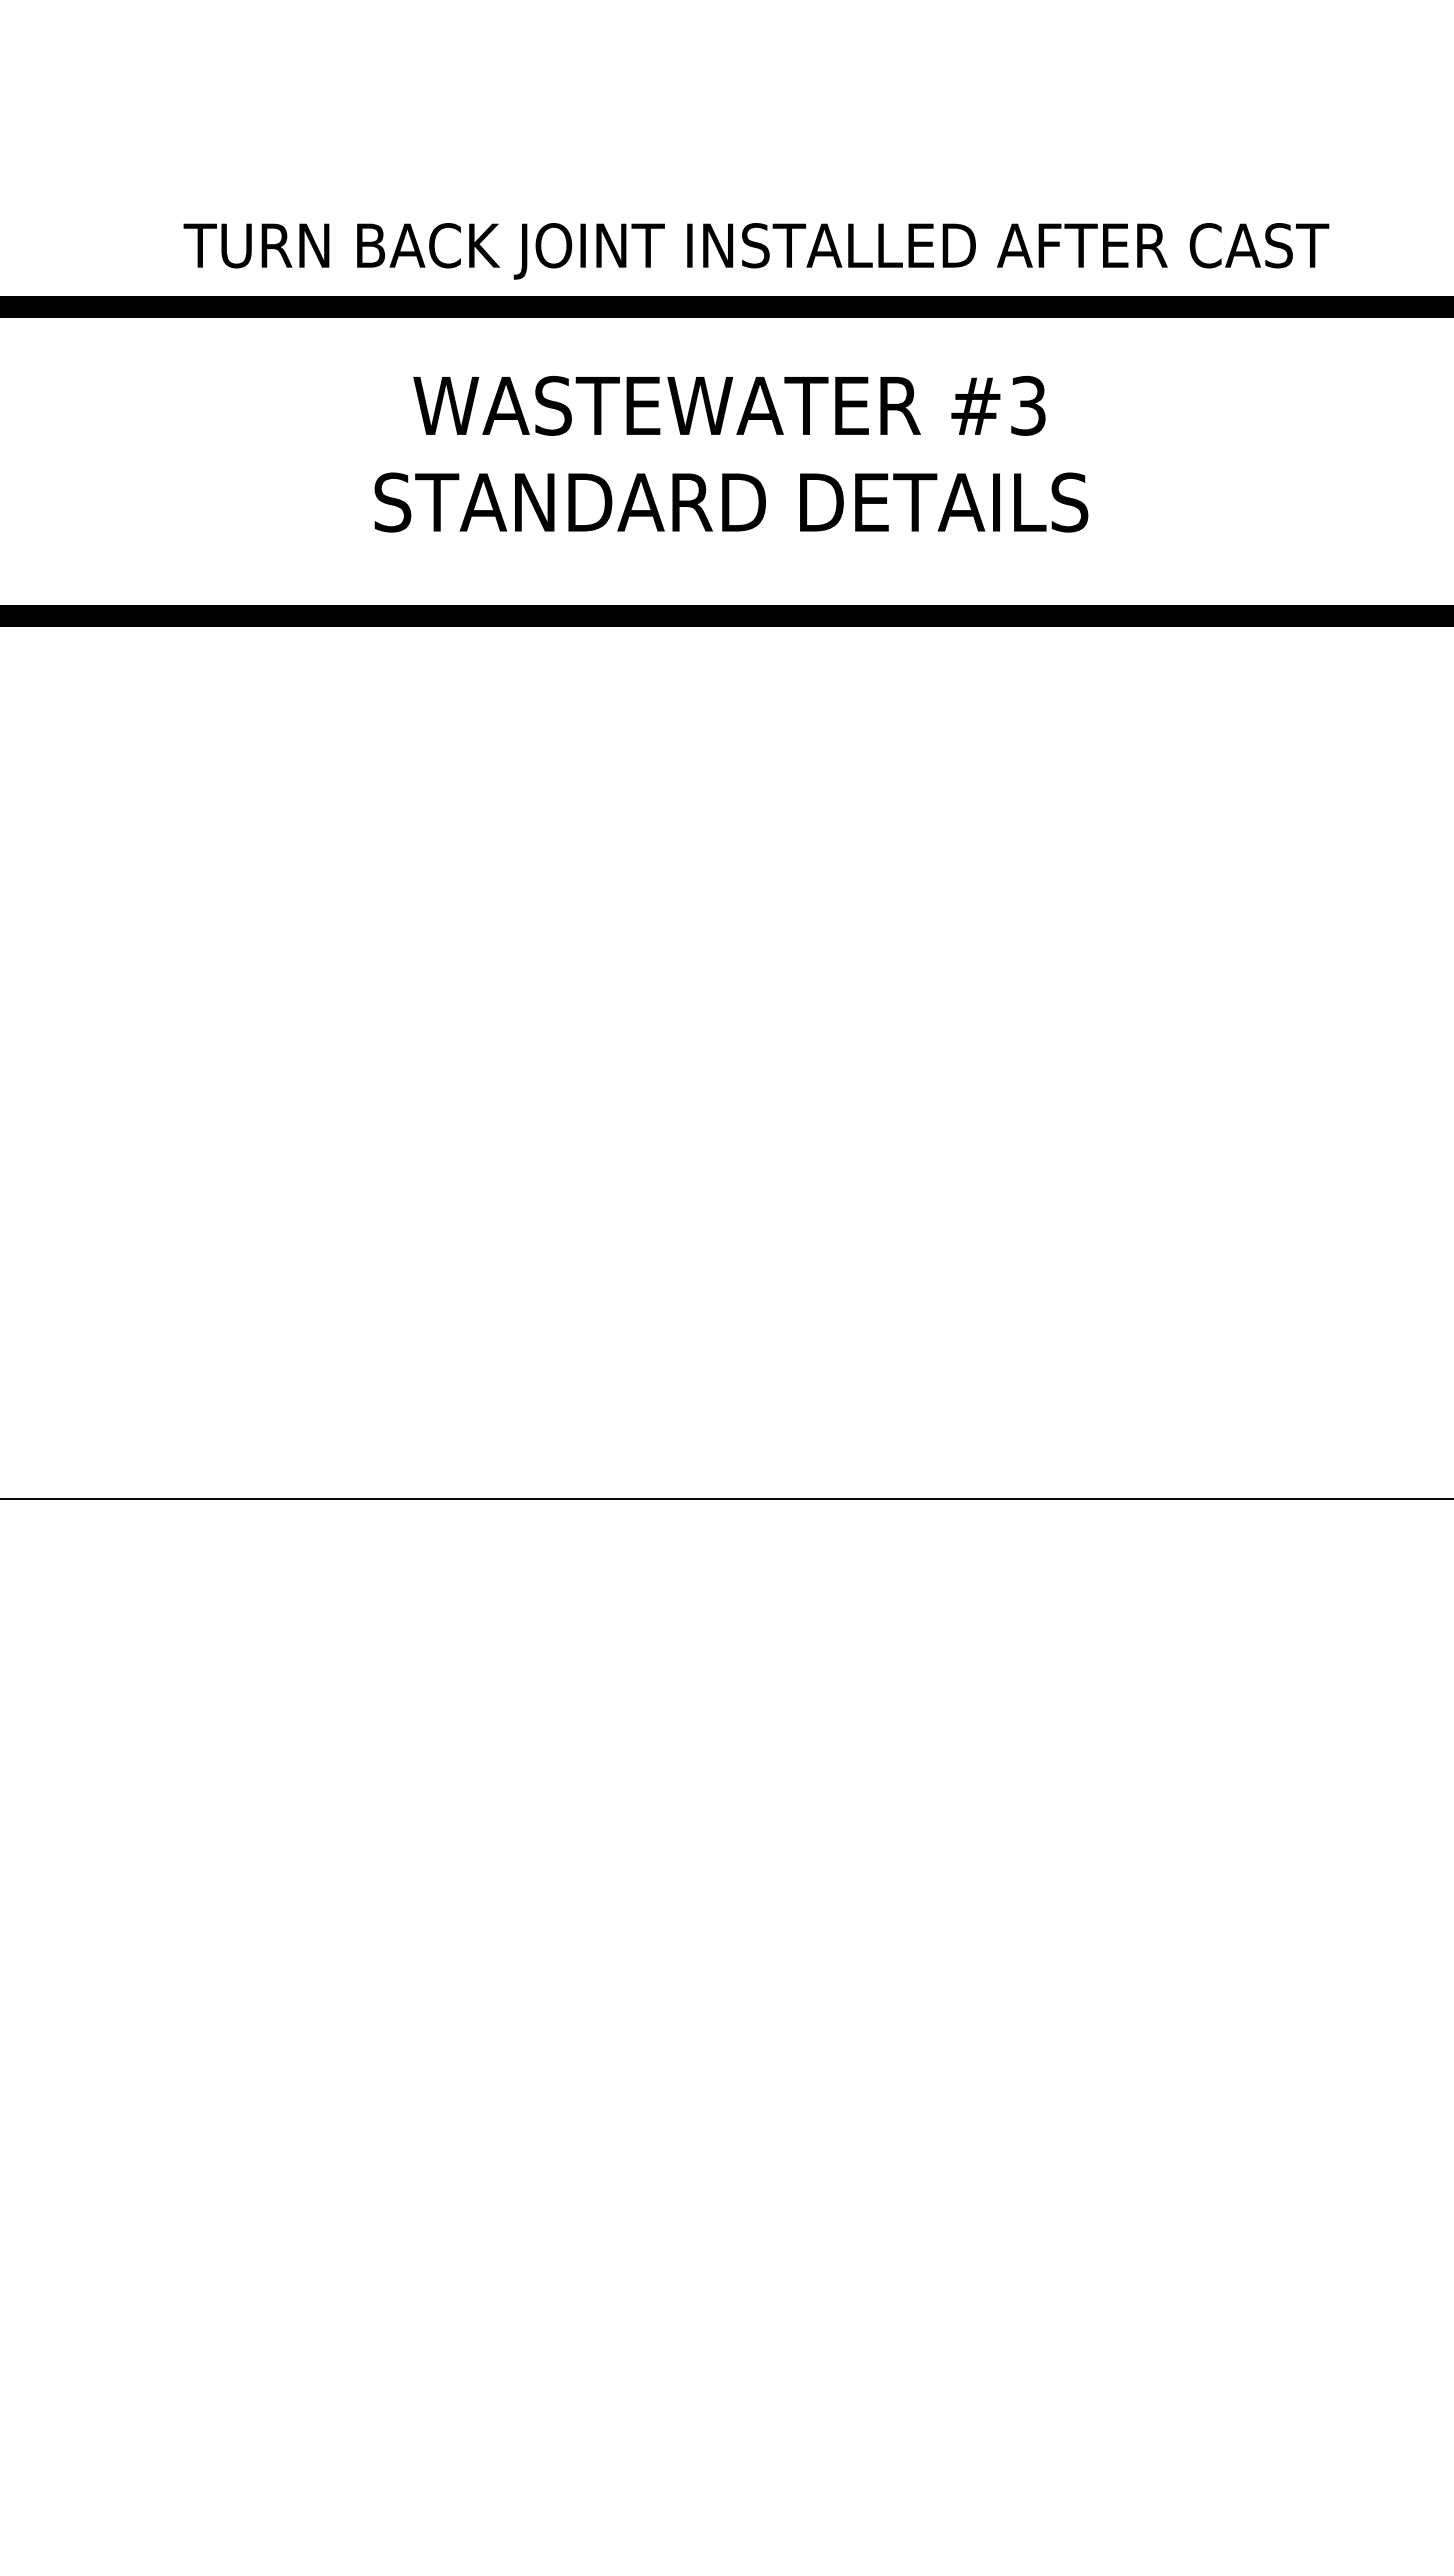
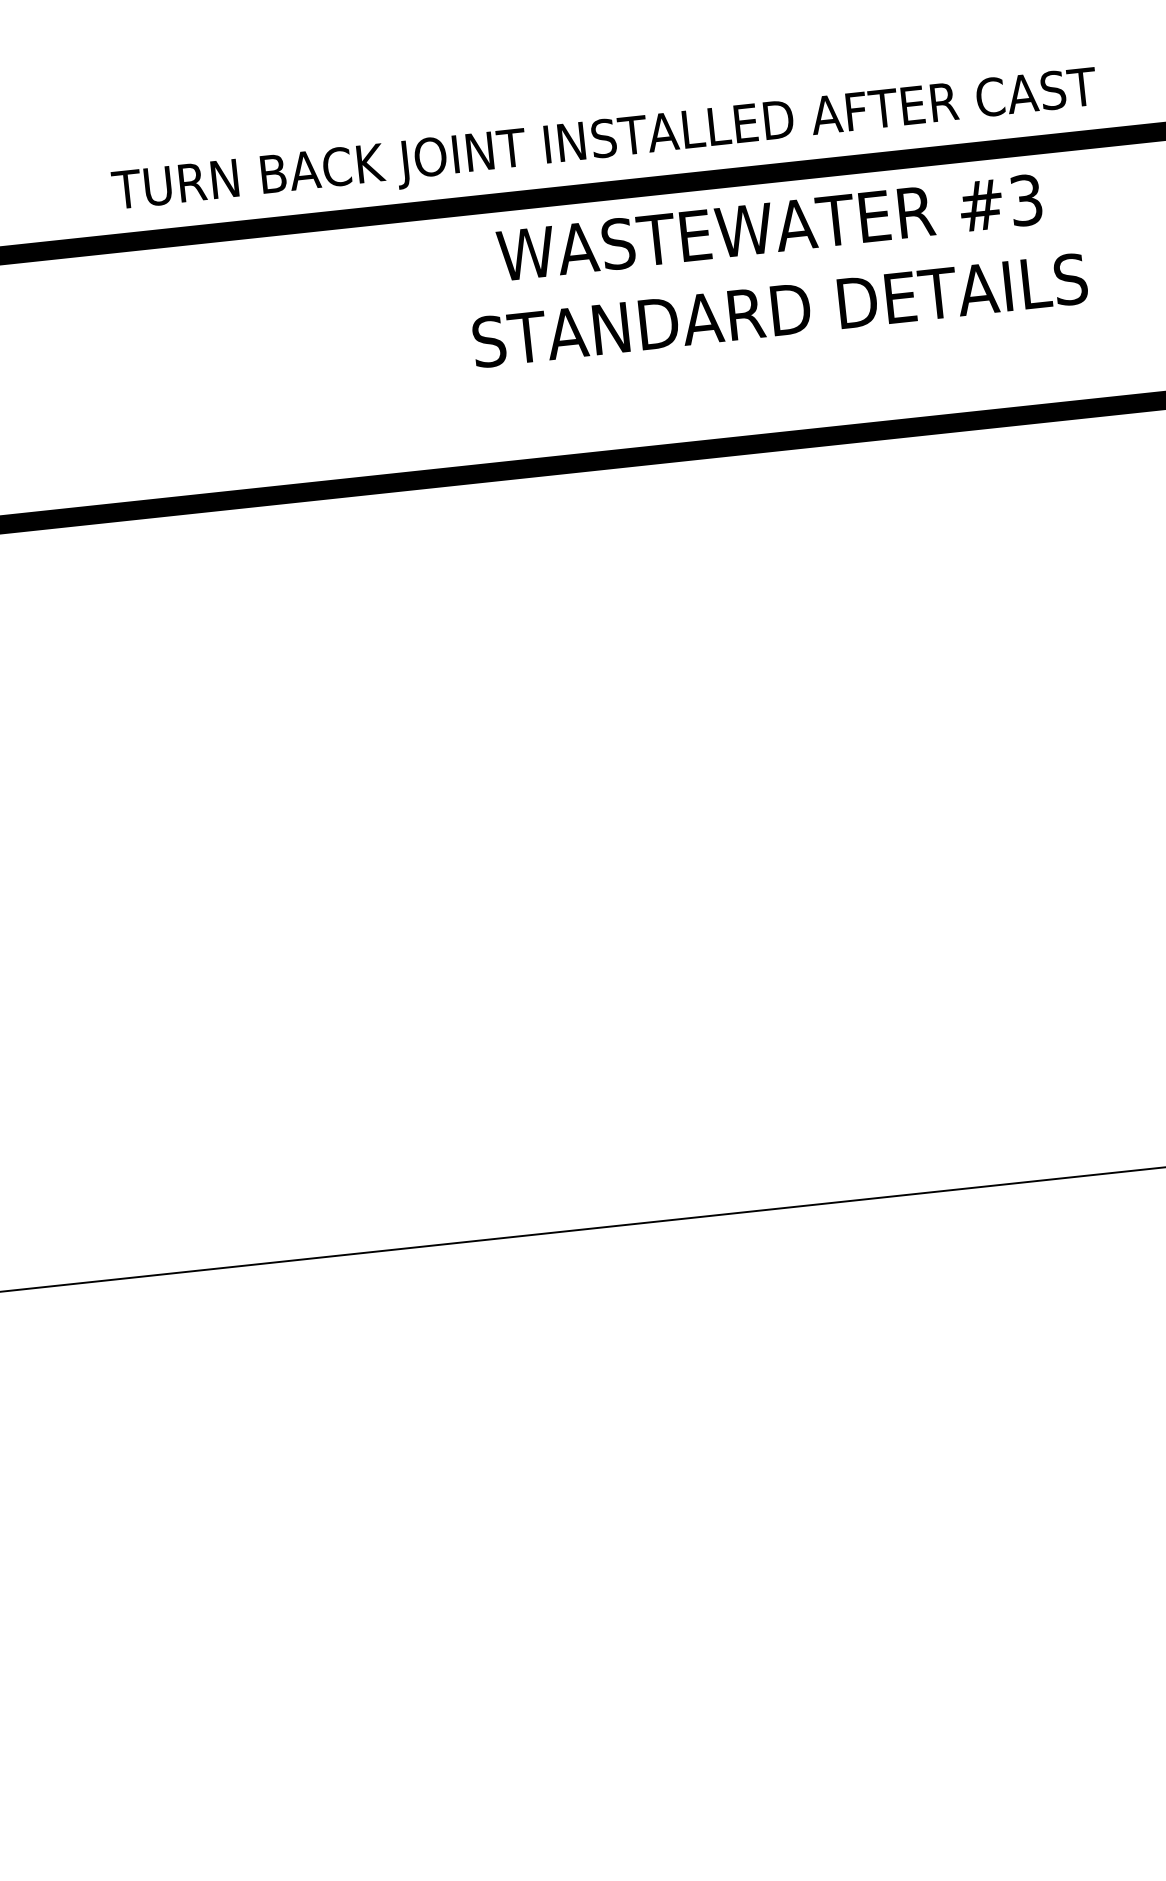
text: (731, 453) -> (775, 268), moved

